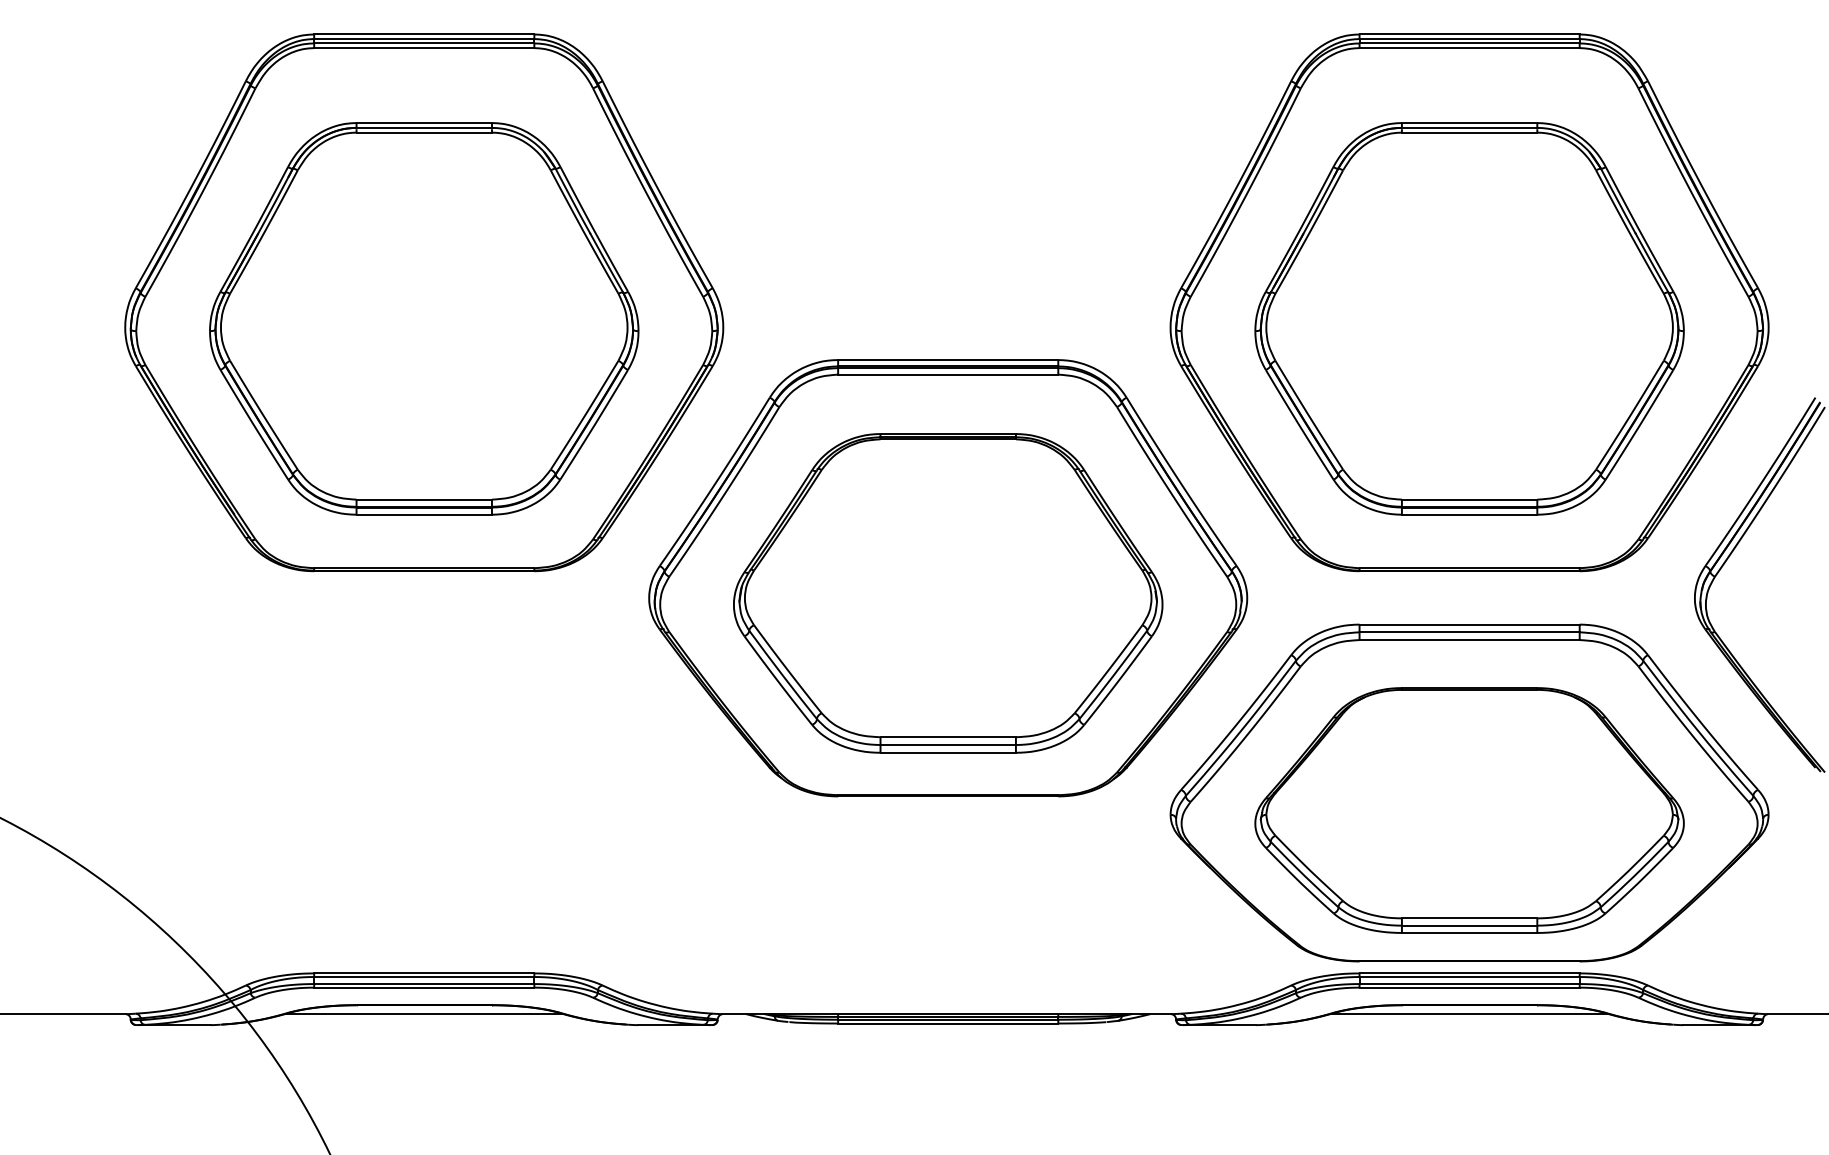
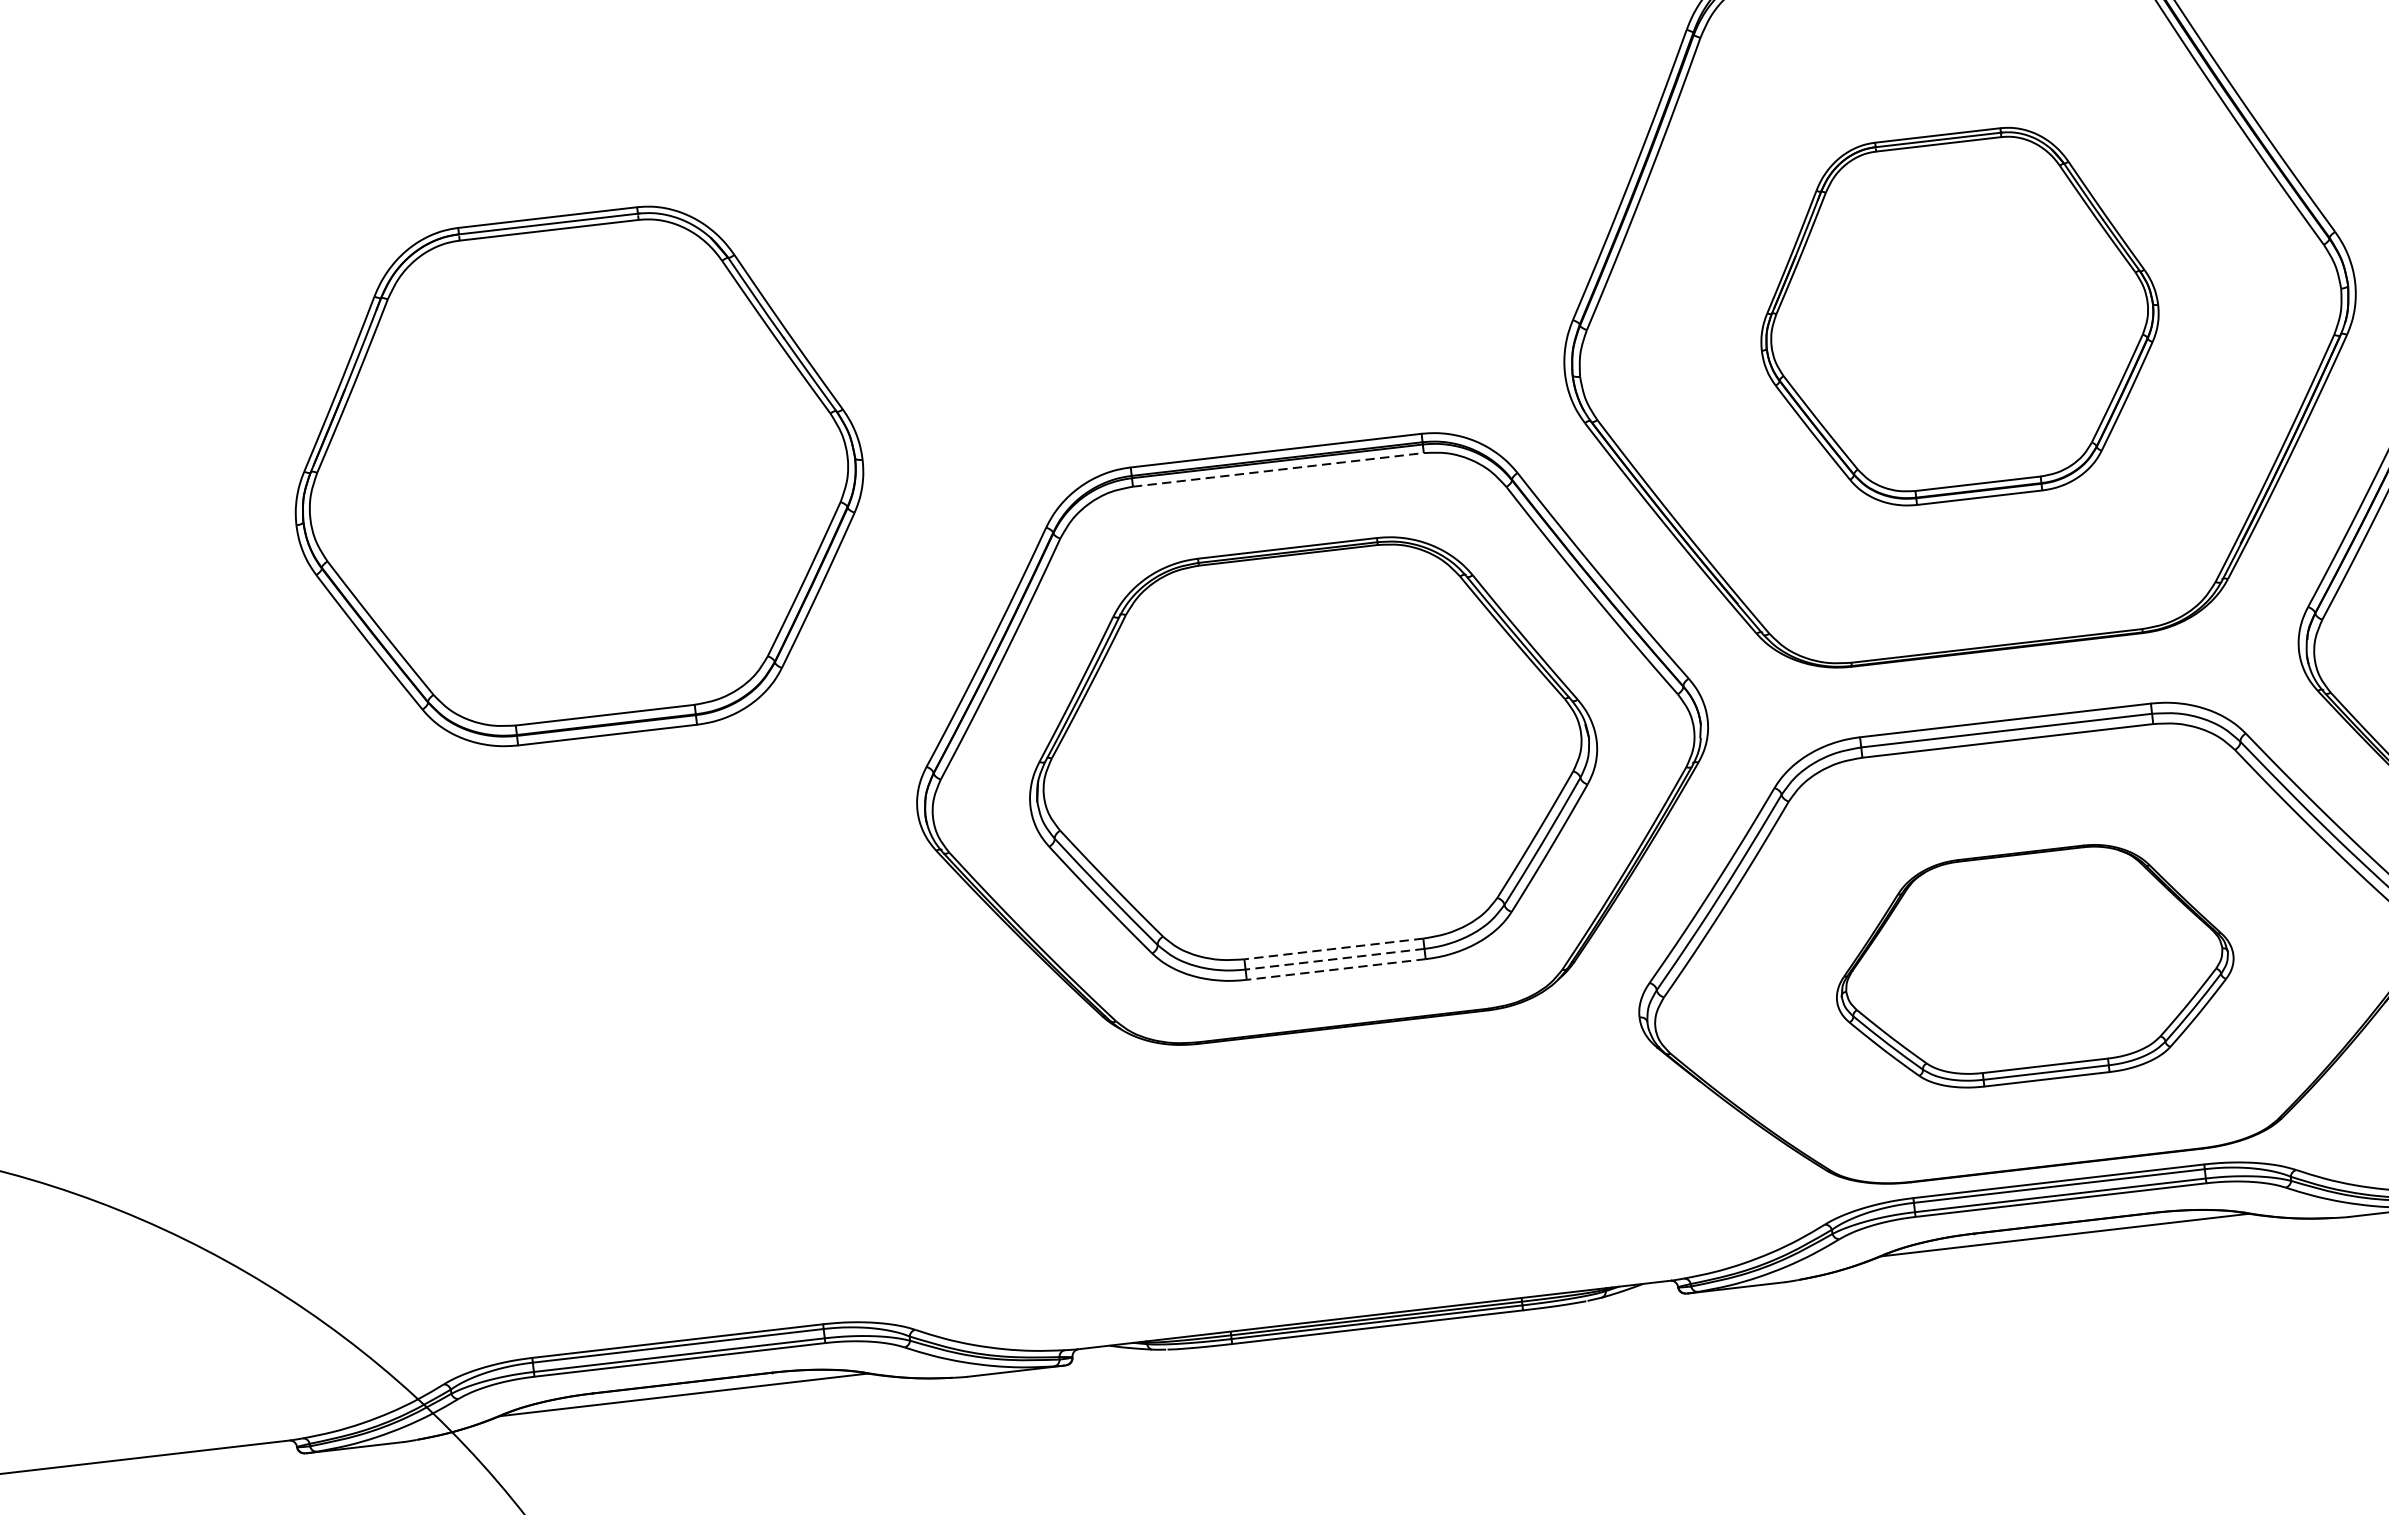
part: (424, 302) -> (575, 454), removed
part: (1469, 318) -> (1958, 316), size x0.7
line: (948, 374) -> (1278, 469), solid -> dashed
line: (948, 737) -> (1334, 949), solid -> dashed
line: (948, 745) -> (1335, 959), solid -> dashed
line: (948, 752) -> (1336, 969), solid -> dashed
part: (1469, 810) -> (2033, 966), size x0.7

